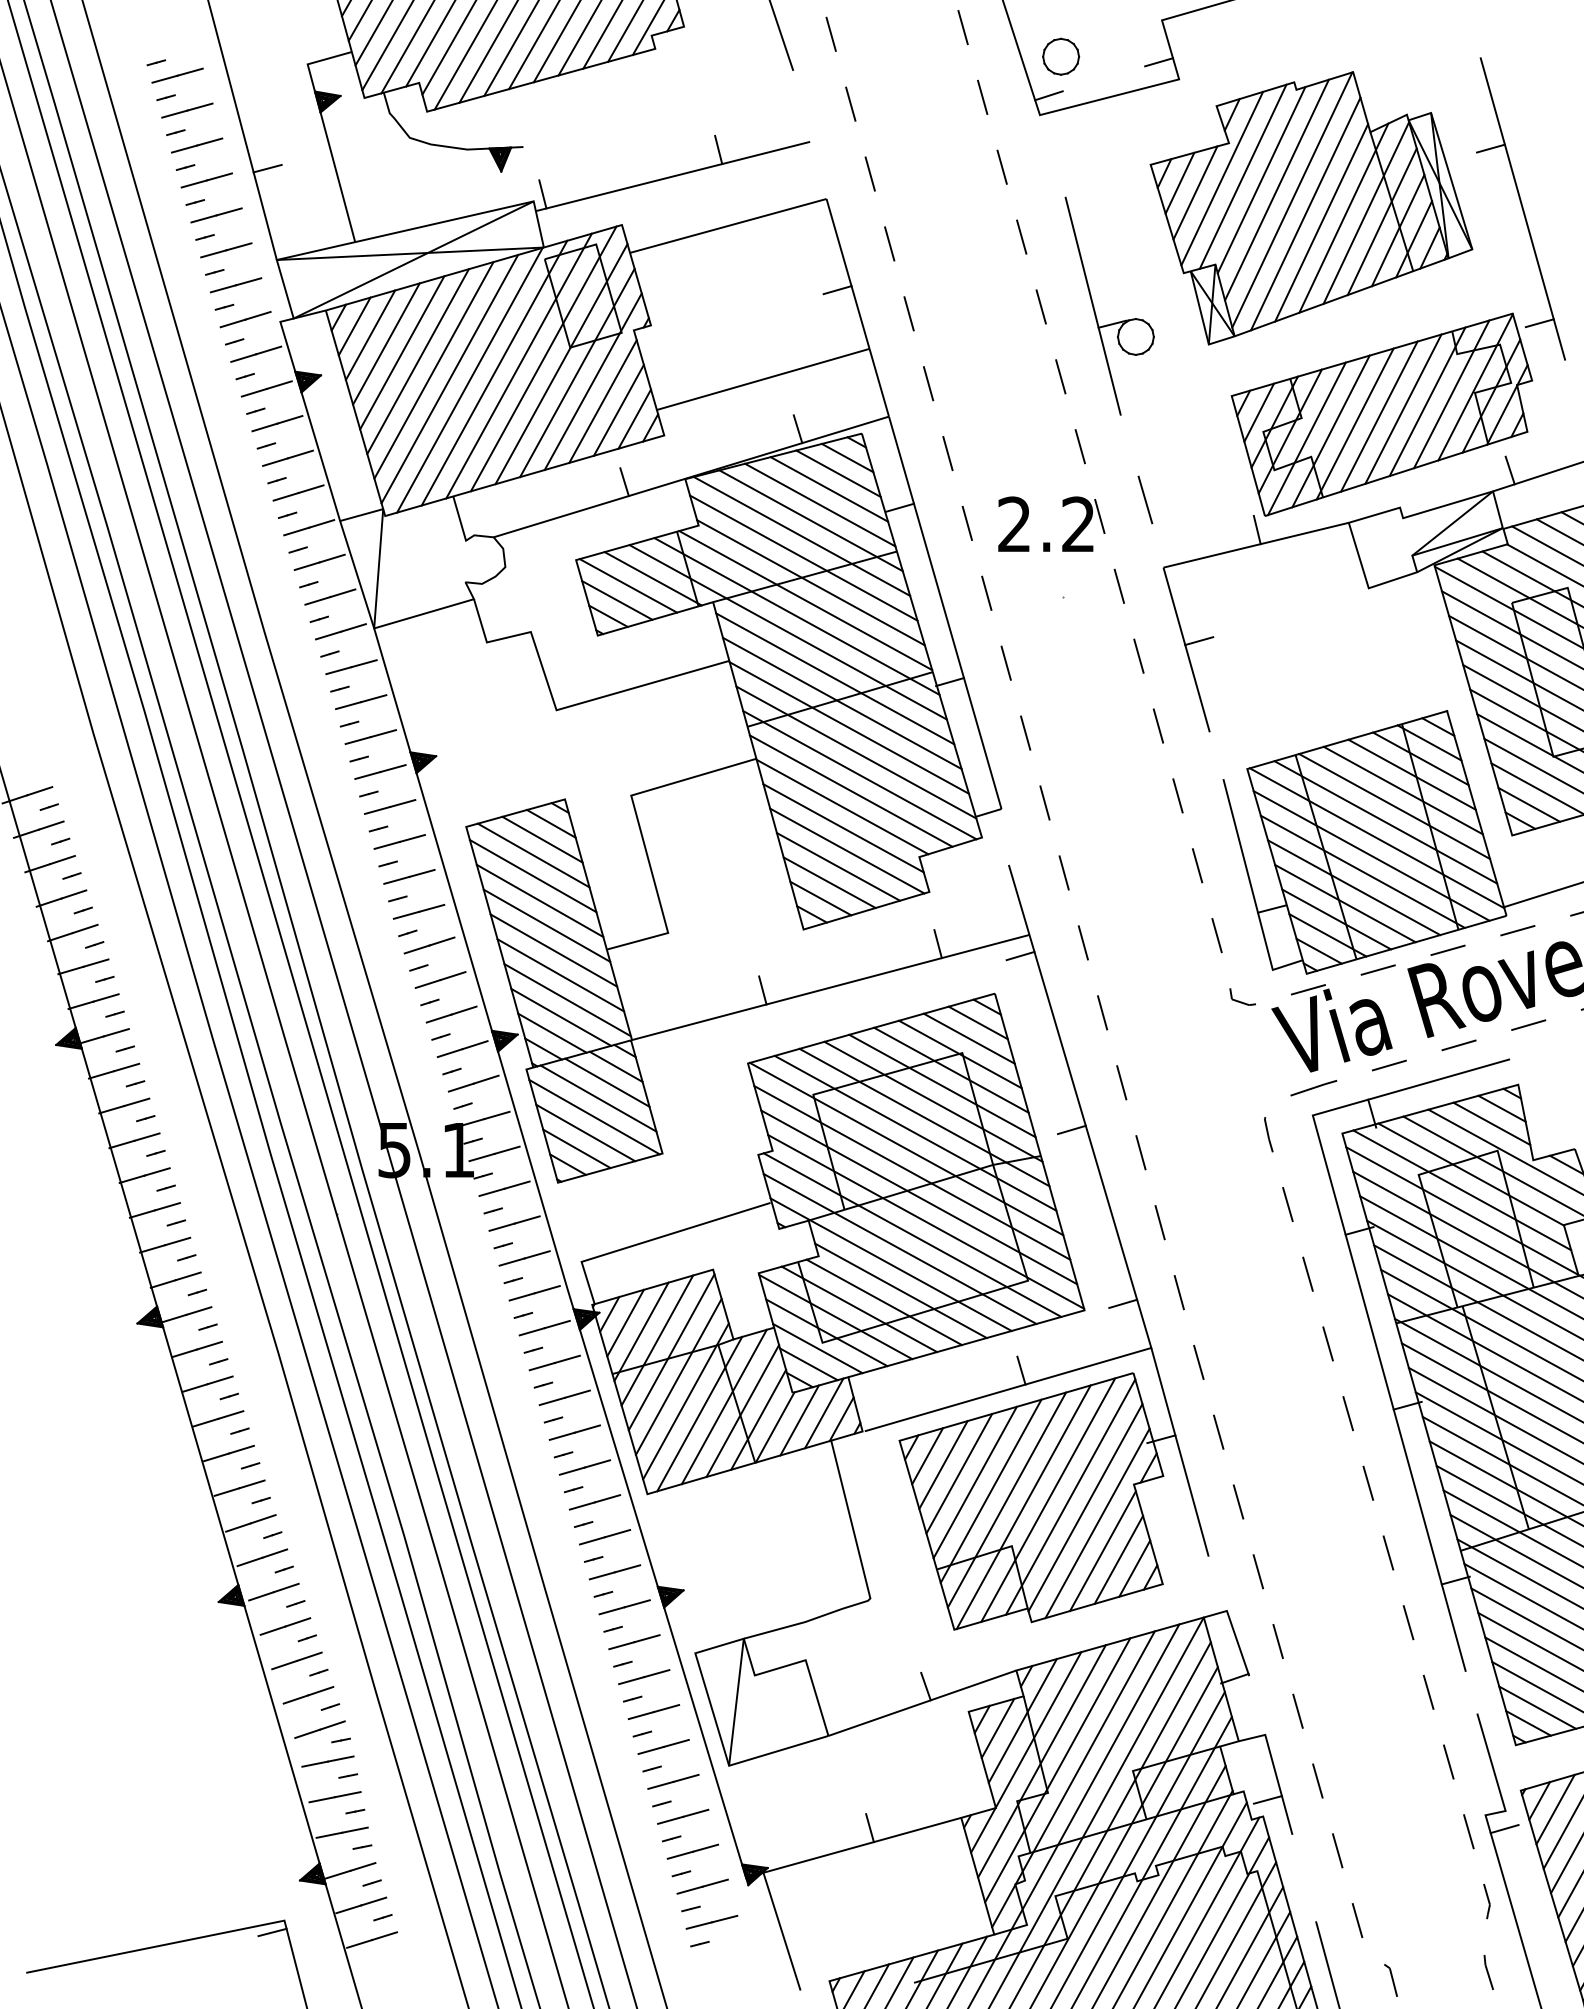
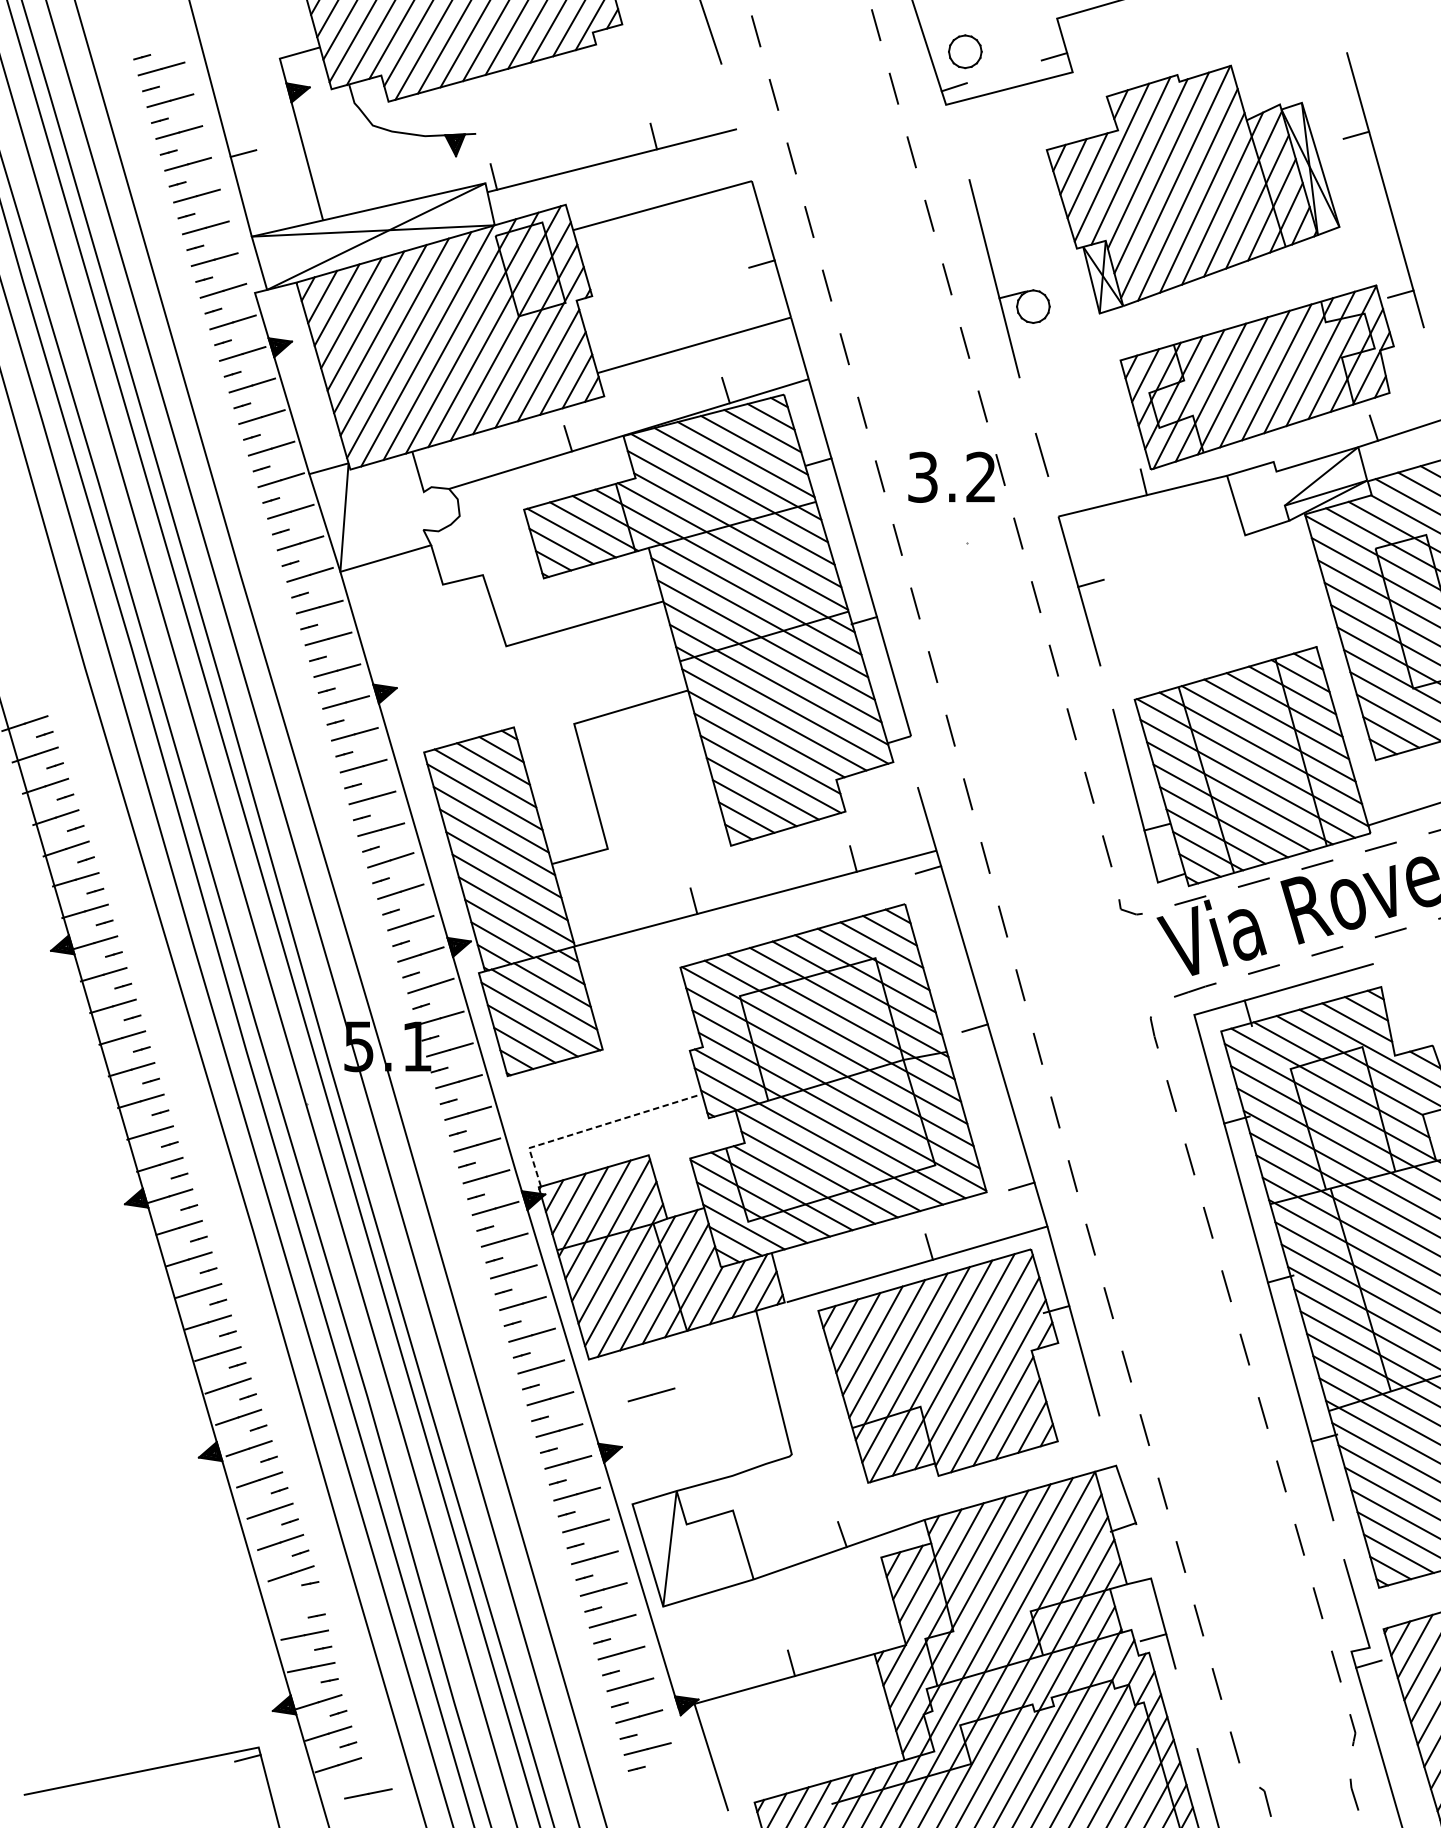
text: (1014, 524) -> (922, 477), 2.2 -> 3.2
line: (654, 1239) -> (595, 1127), solid -> dashed
line: (716, 1533) -> (651, 1395), added
line: (327, 1761) -> (367, 1793), moved

